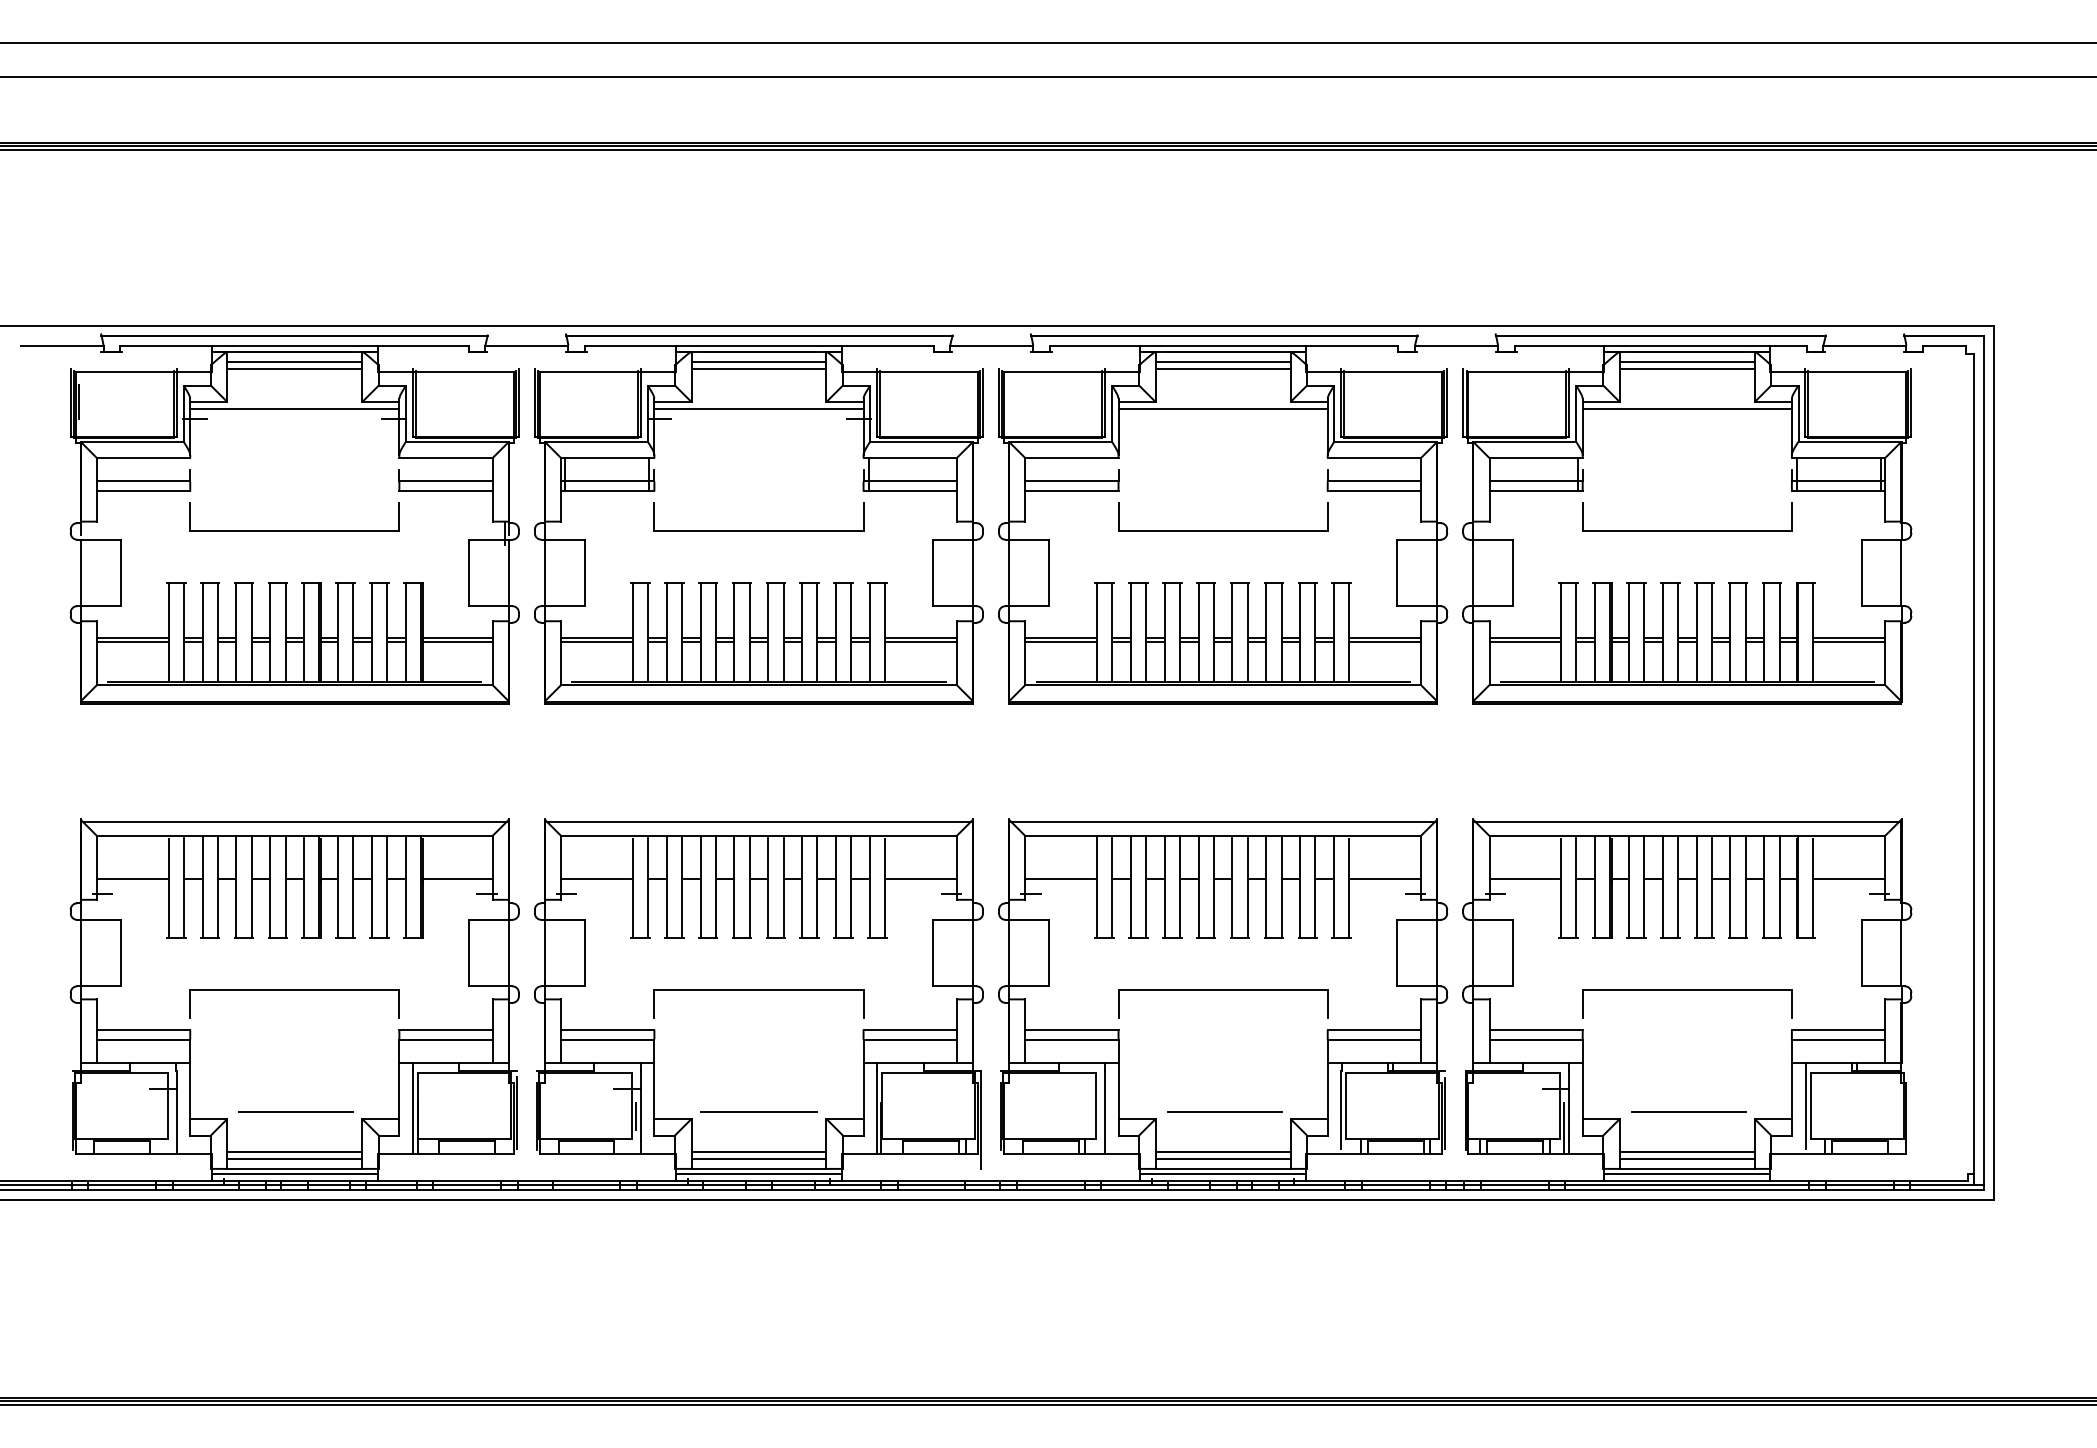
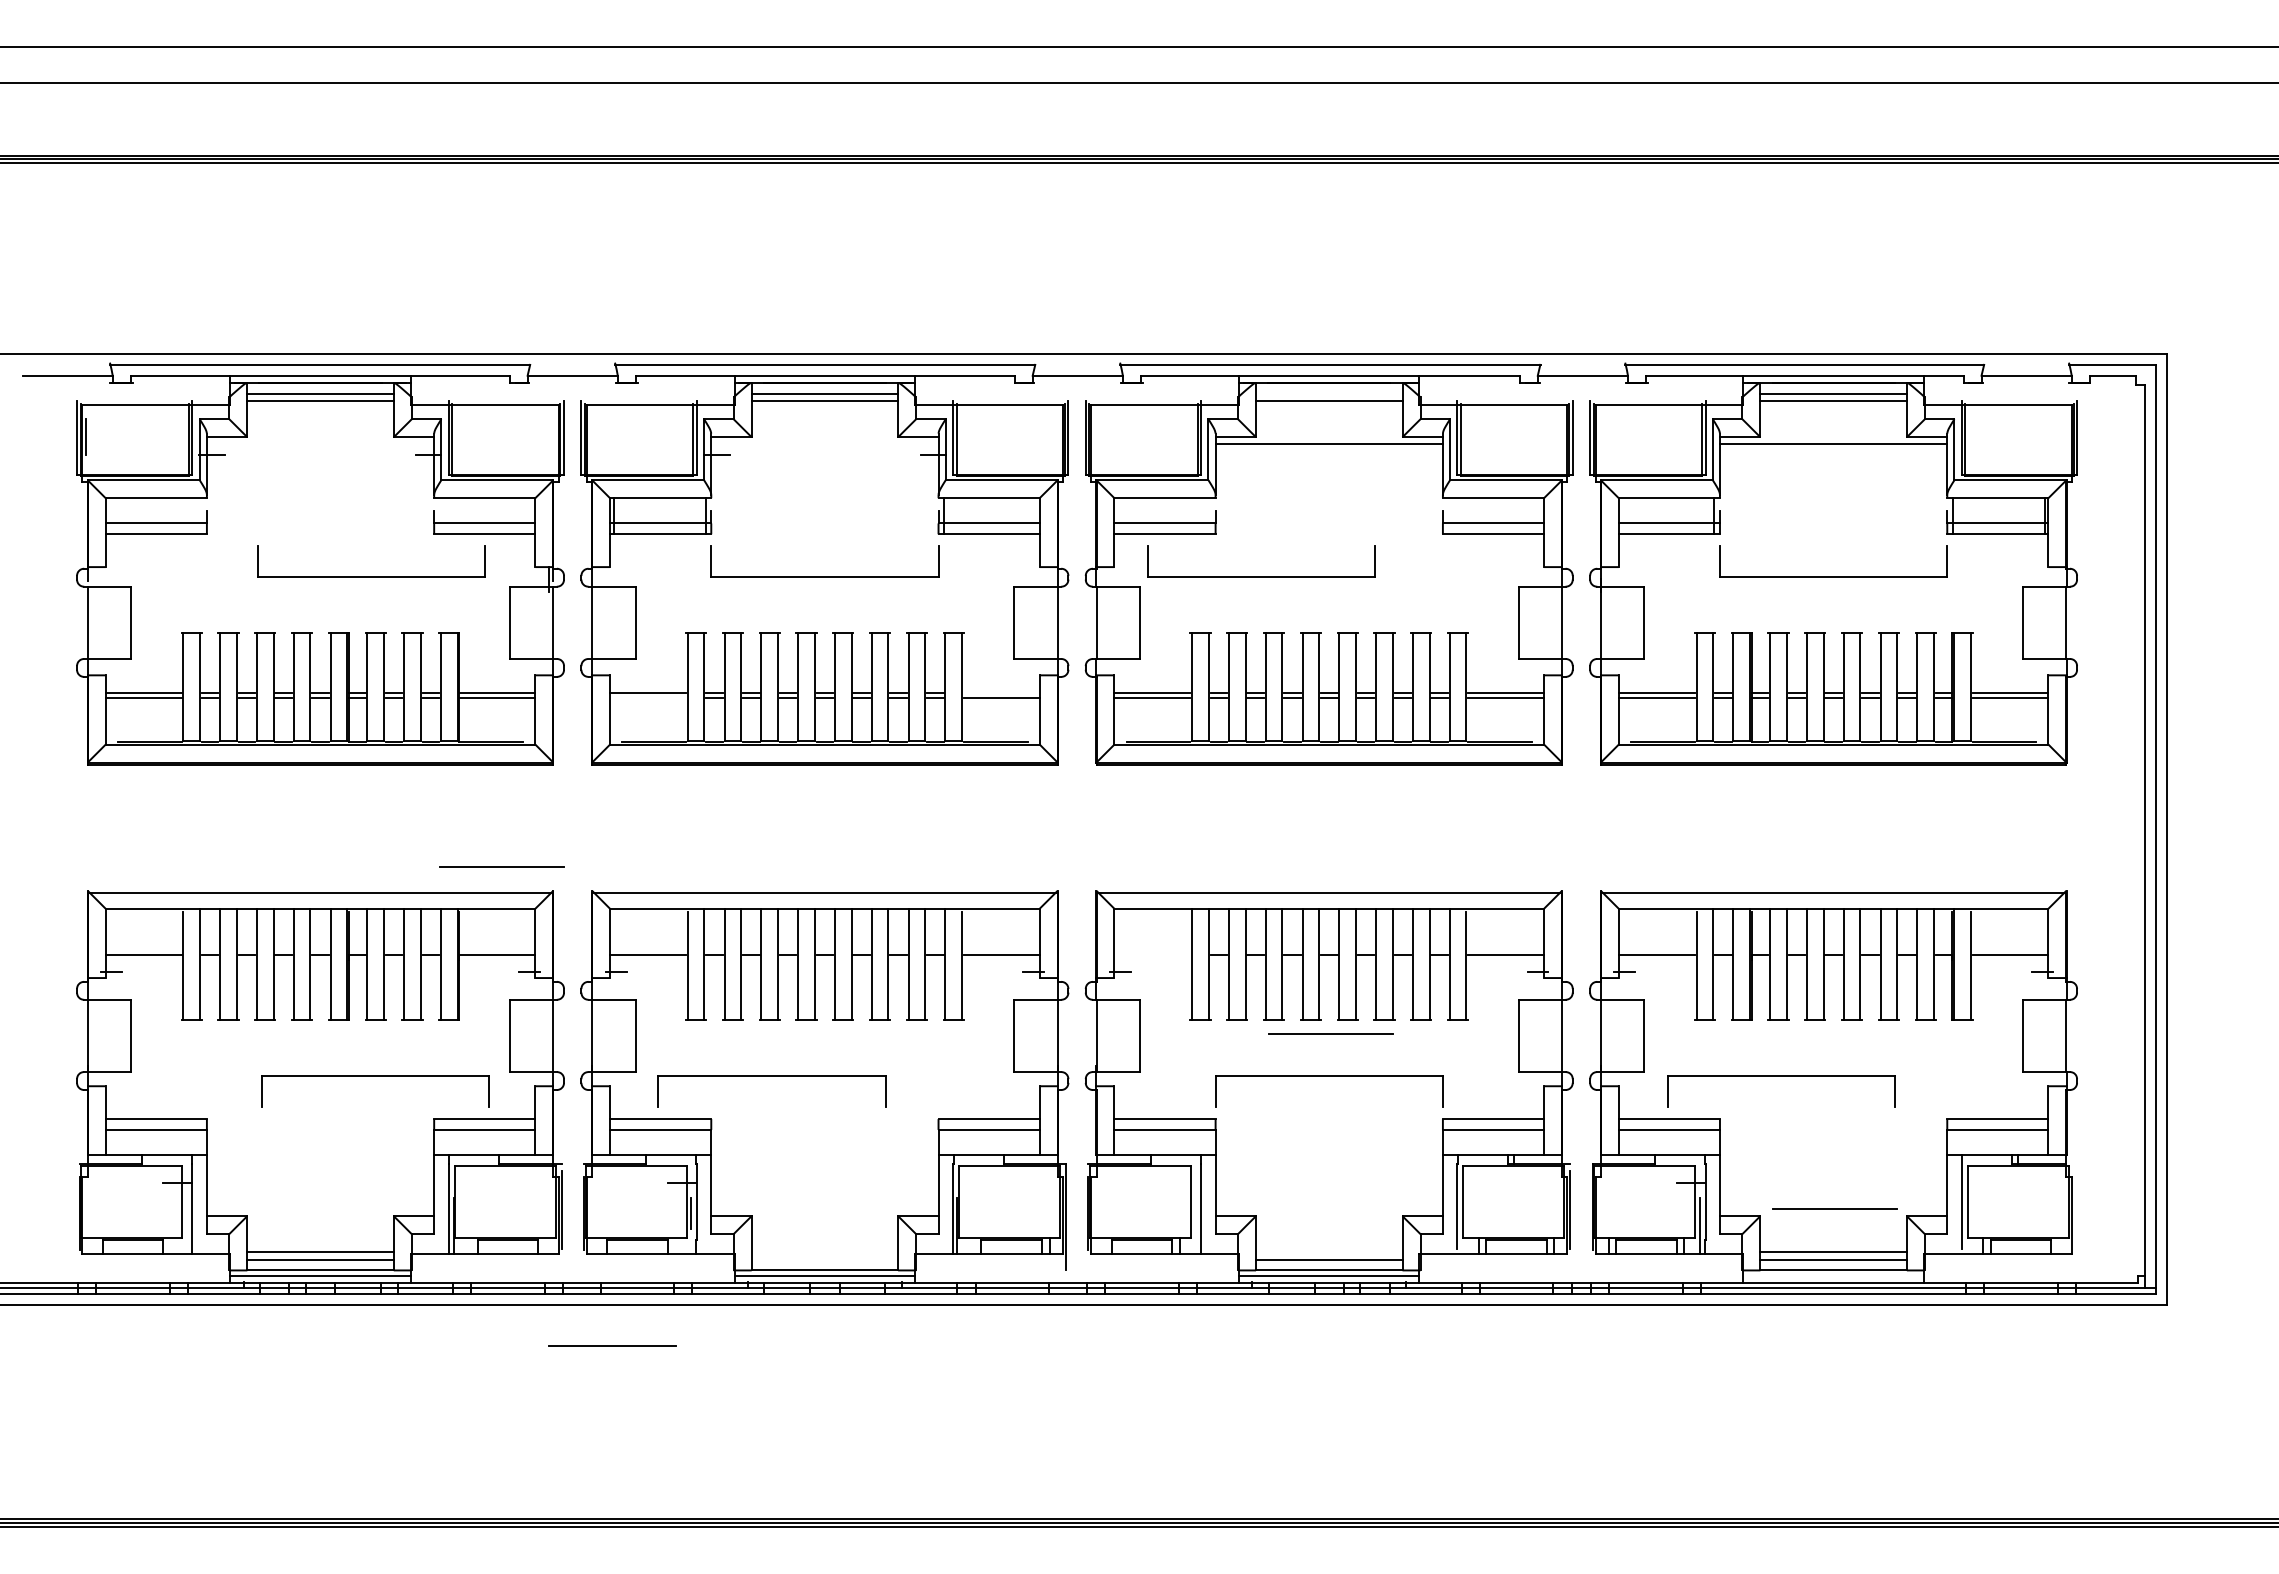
line: (1223, 361) -> (1329, 393), removed
line: (294, 408) -> (320, 444), removed
line: (758, 408) -> (824, 444), removed
part: (294, 530) -> (371, 576), moved
part: (1223, 530) -> (1261, 576), moved
line: (921, 637) -> (1001, 693), removed
line: (596, 642) -> (648, 698), removed
line: (1060, 878) -> (1152, 954), removed
part: (294, 990) -> (375, 1076), moved
part: (758, 990) -> (771, 1076), moved
part: (1687, 990) -> (1781, 1076), moved
line: (295, 1111) -> (501, 866), moved
line: (758, 1111) -> (612, 1345), moved
line: (1224, 1111) -> (1330, 1033), moved
line: (758, 1152) -> (824, 1252), removed
line: (1223, 1152) -> (1329, 1252), removed
line: (758, 1158) -> (824, 1259), removed
line: (1687, 1173) -> (1833, 1275), removed

